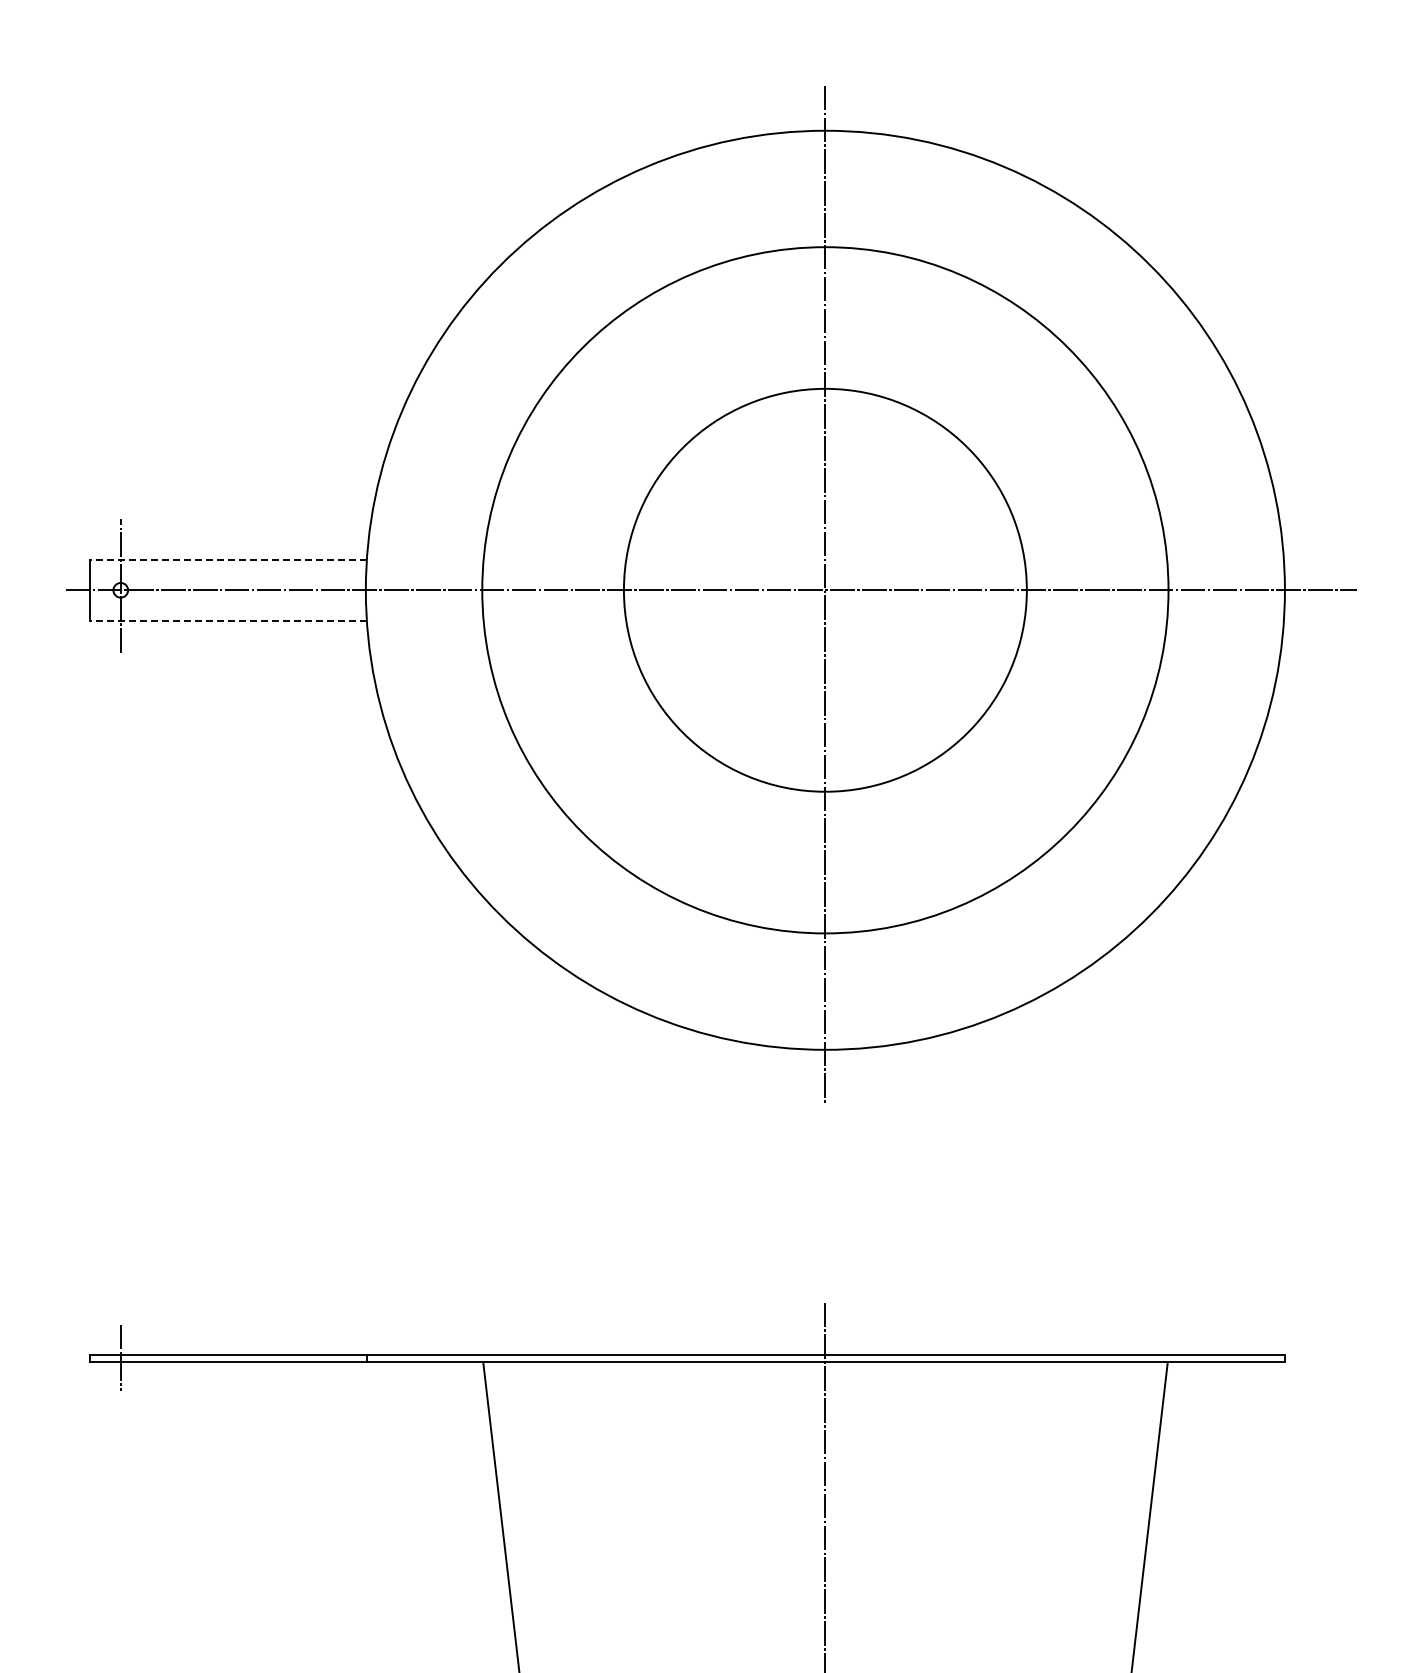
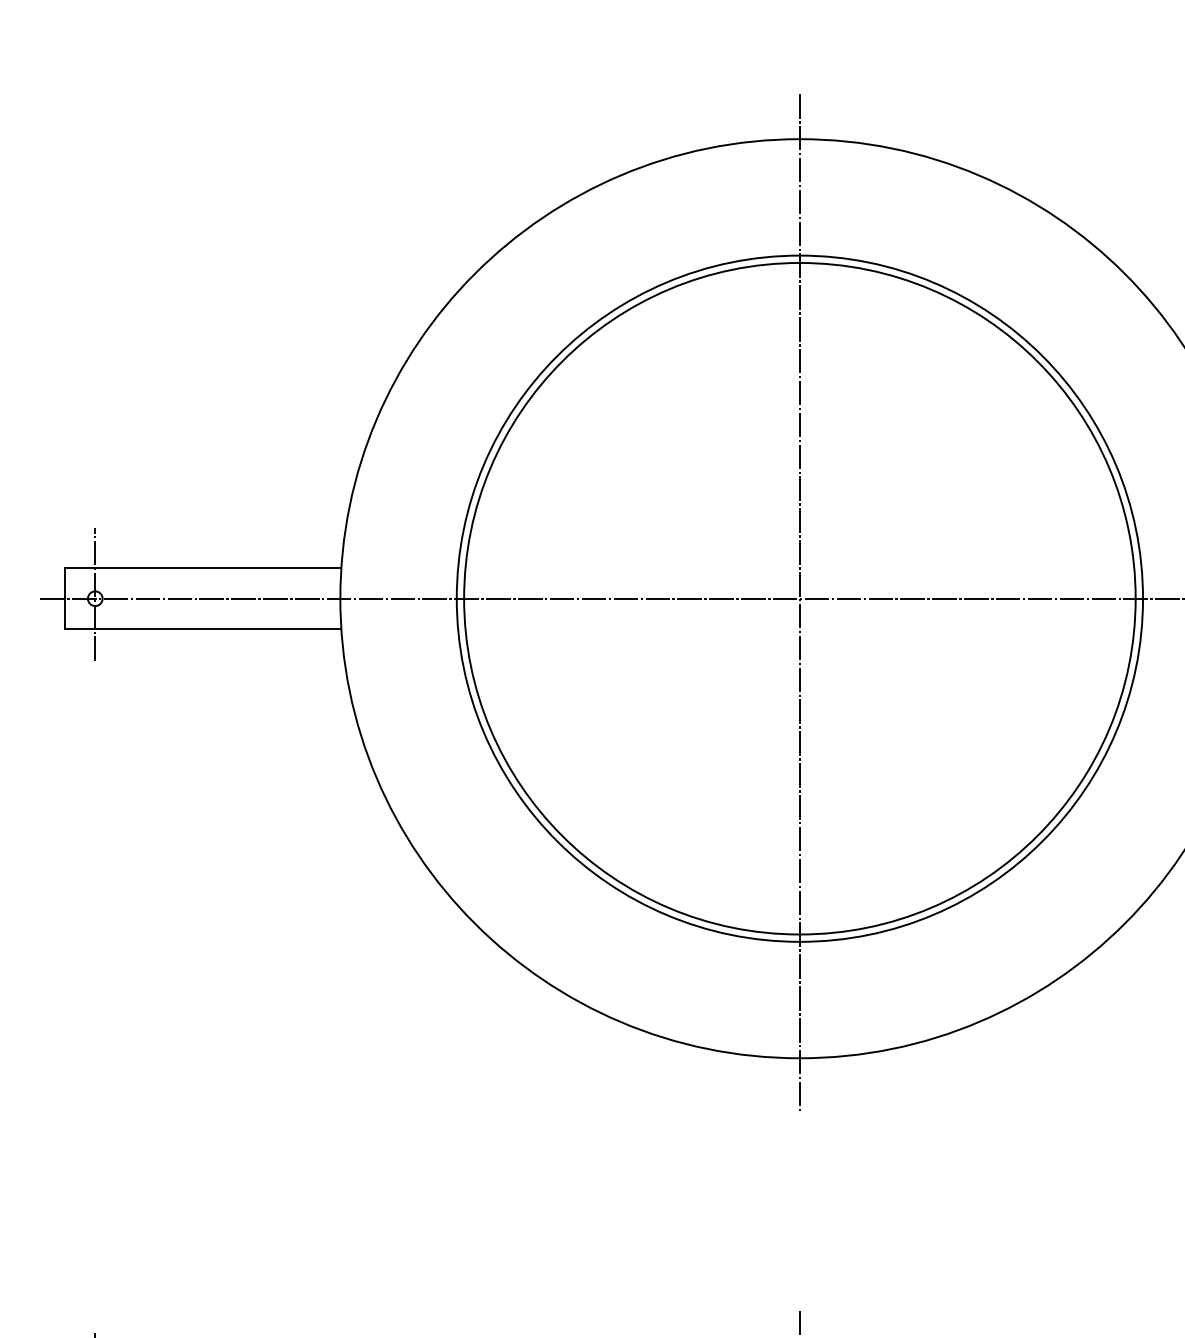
line: (228, 559) -> (203, 567), dashed -> solid
circle: (825, 590) -> (800, 598), size x1.67
line: (228, 620) -> (203, 628), dashed -> solid

